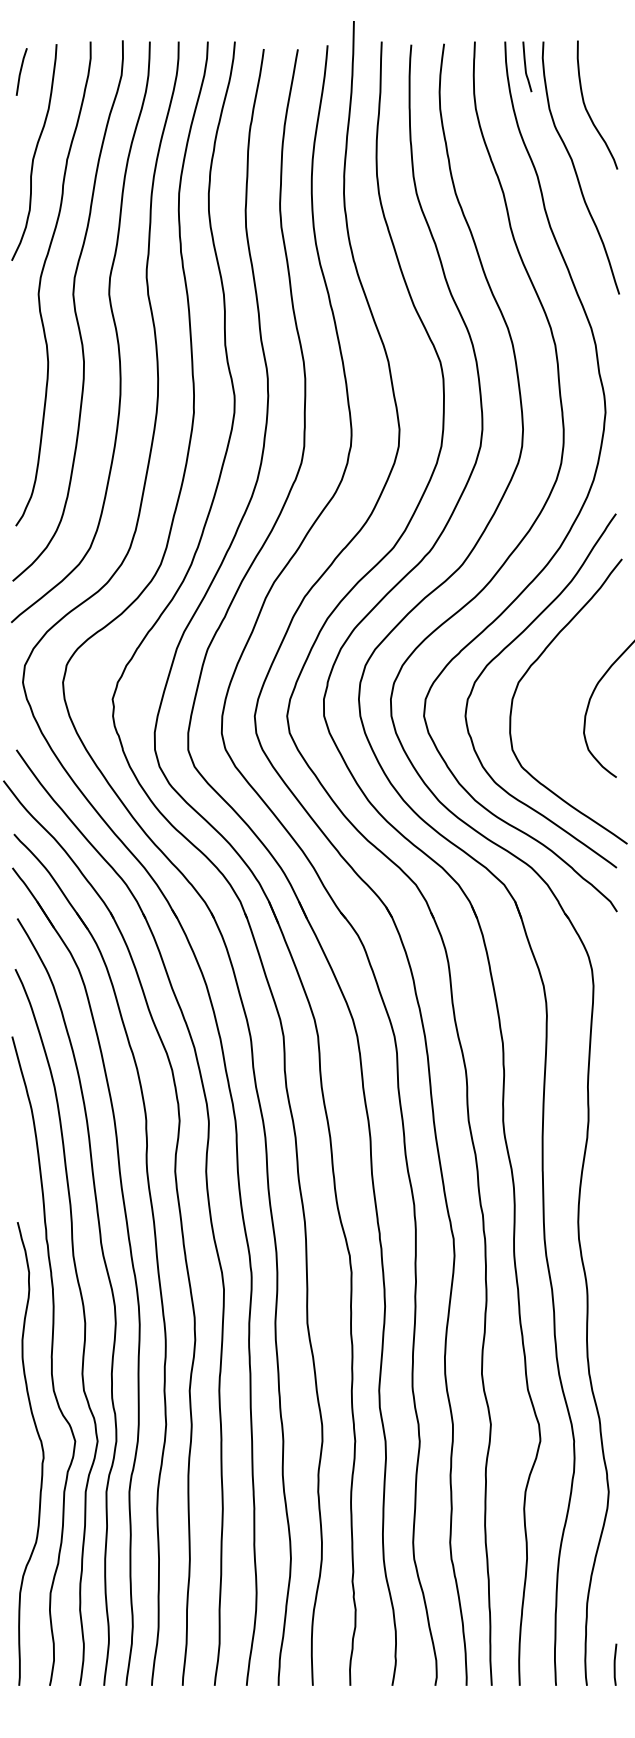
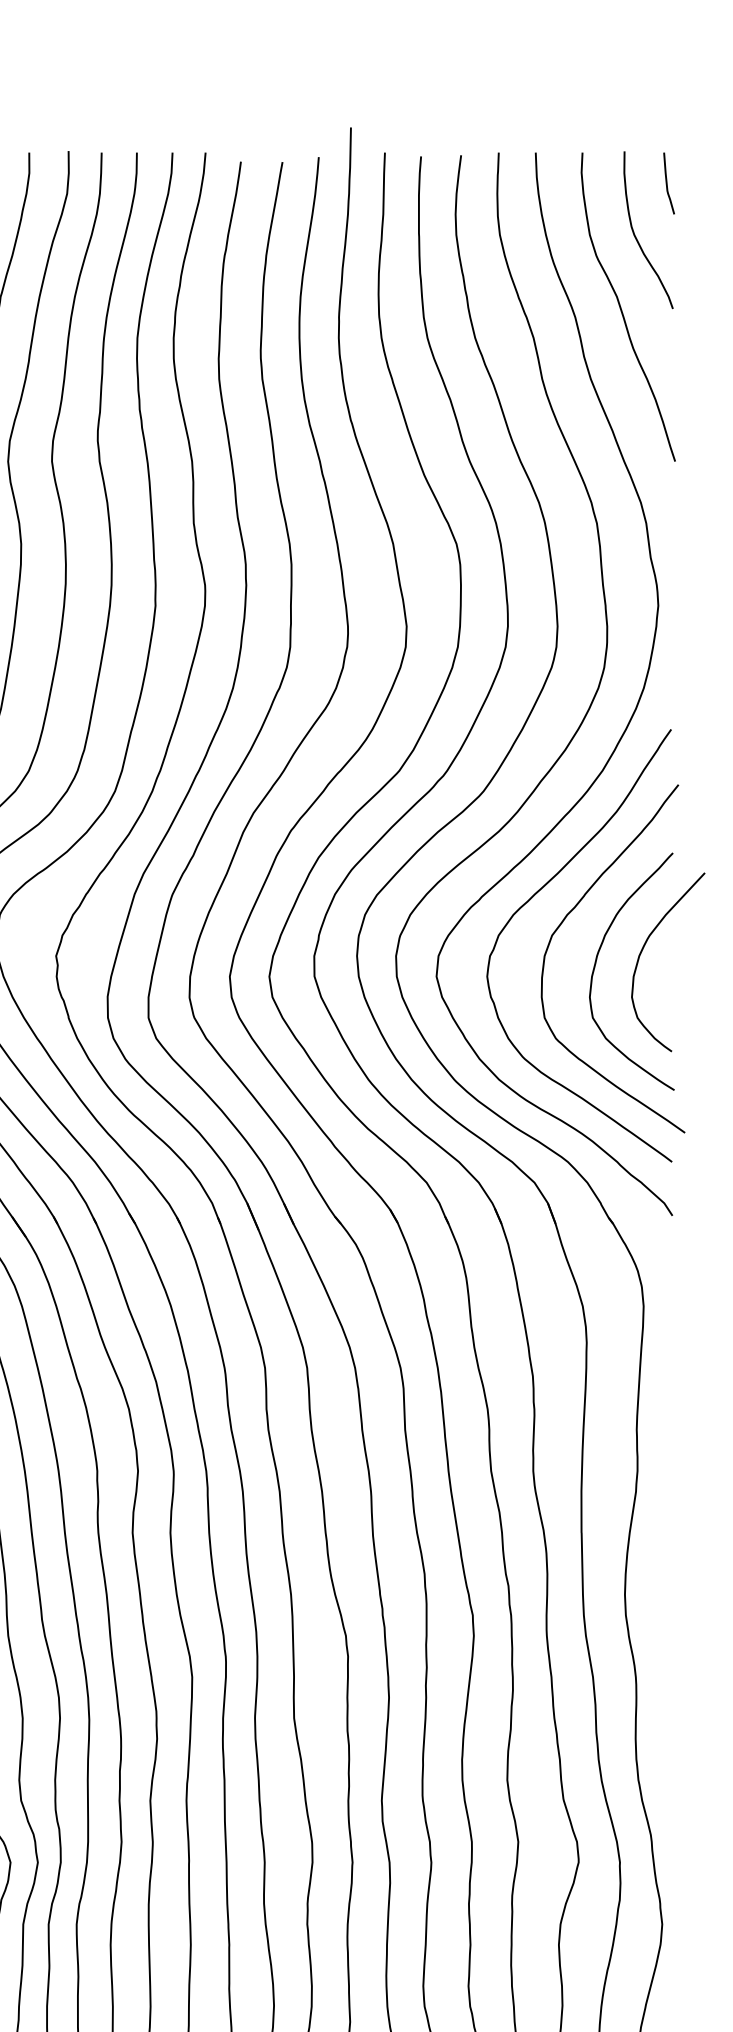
curve: (526, 66) -> (668, 183), moved
curve: (555, 704) -> (597, 962), added

